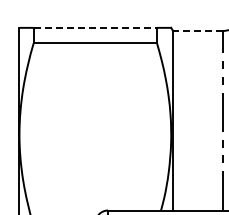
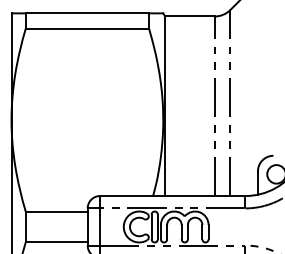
line: (95, 27) -> (87, 13), dashed -> solid
line: (198, 30) -> (190, 16), dashed -> solid

